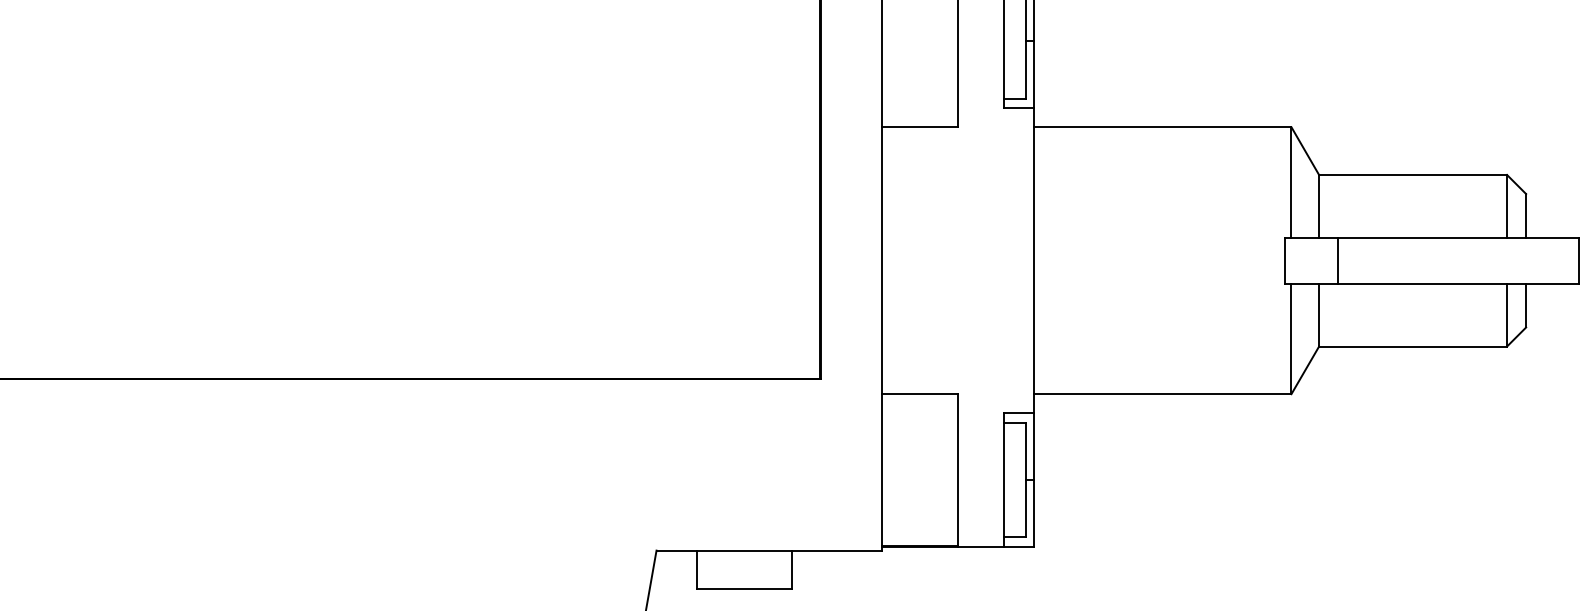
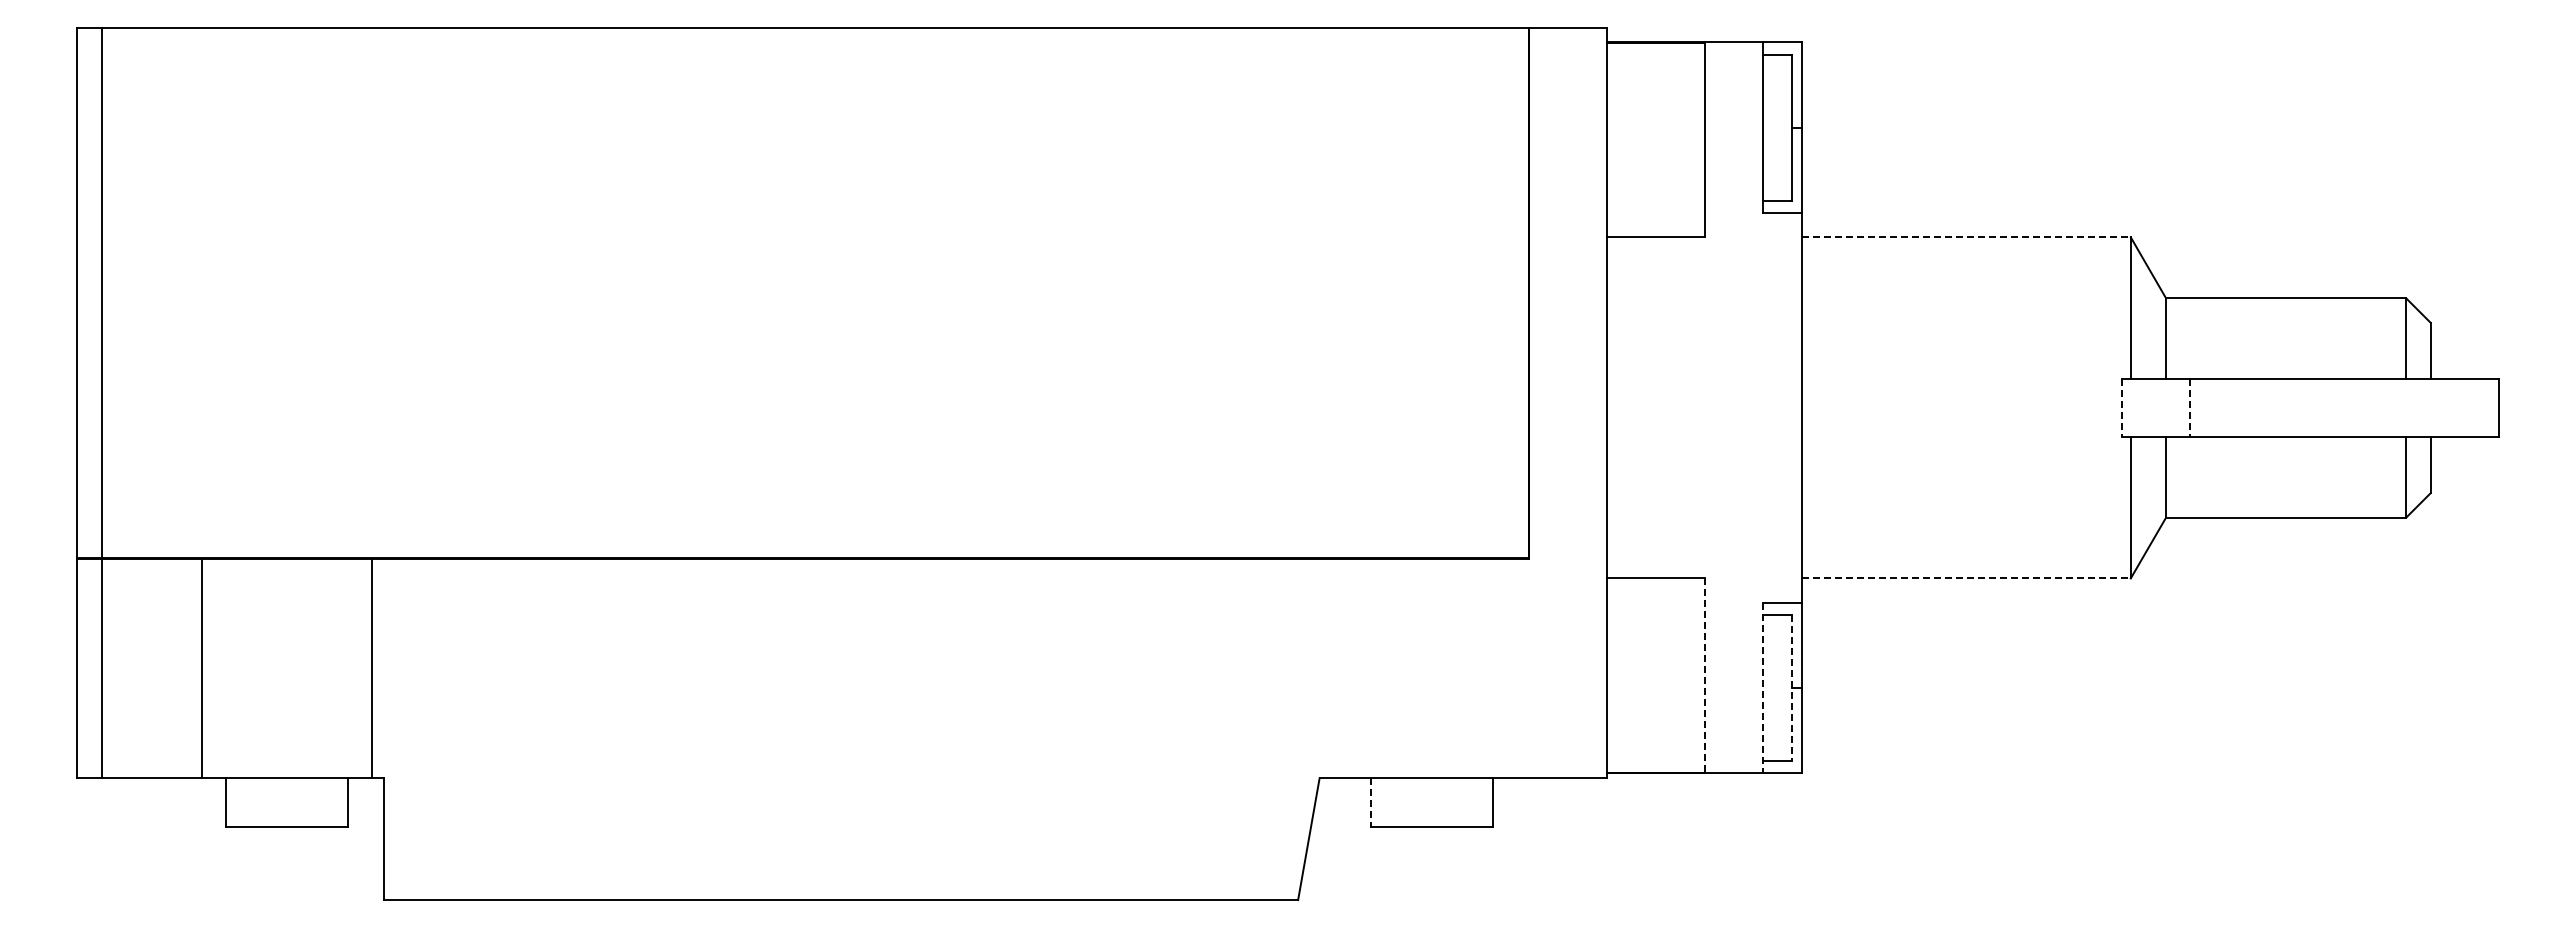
line: (1162, 127) -> (1966, 237), solid -> dashed
line: (1284, 261) -> (2122, 408), solid -> dashed
line: (1338, 261) -> (2190, 408), solid -> dashed
line: (1162, 394) -> (1966, 578), solid -> dashed
line: (957, 470) -> (1704, 676), solid -> dashed
line: (1003, 480) -> (1763, 688), solid -> dashed
line: (1026, 480) -> (1792, 688), solid -> dashed
line: (696, 570) -> (1370, 803), solid -> dashed

